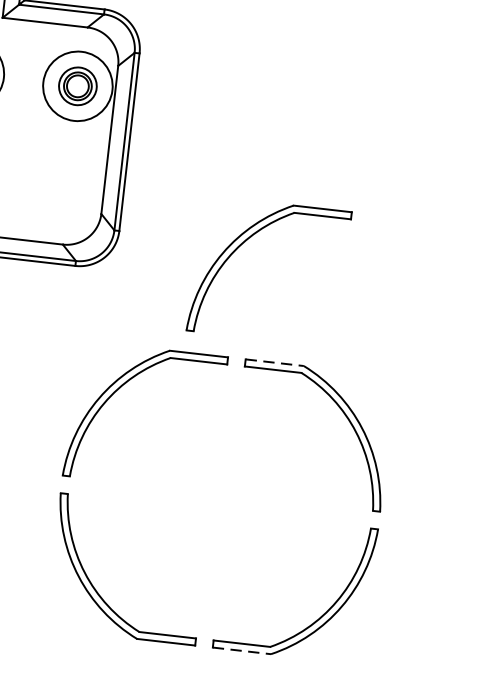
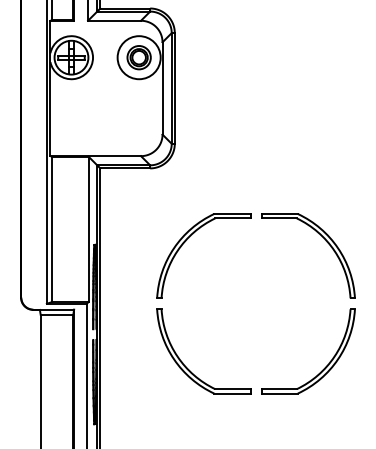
part: (245, 243) -> (253, 142), removed
line: (276, 362) -> (280, 213), dashed -> solid
line: (243, 650) -> (280, 393), dashed -> solid

